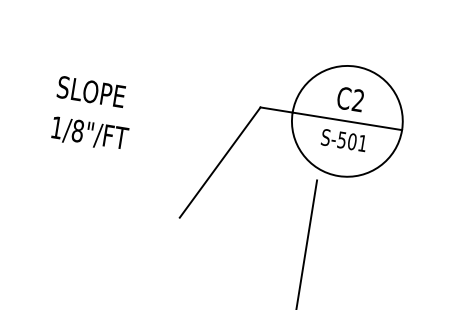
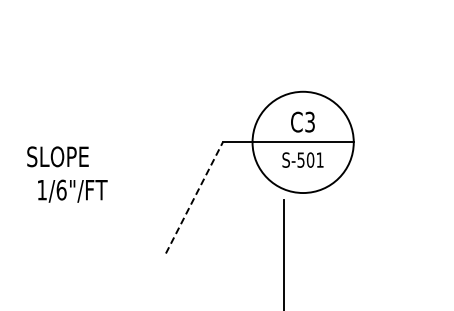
text: (90, 91) -> (57, 156), moved
text: (357, 100) -> (309, 122), C2 -> C3
text: (77, 130) -> (61, 189), 1/8"/FT -> 1/6"/FT
line: (220, 162) -> (194, 197), solid -> dashed

